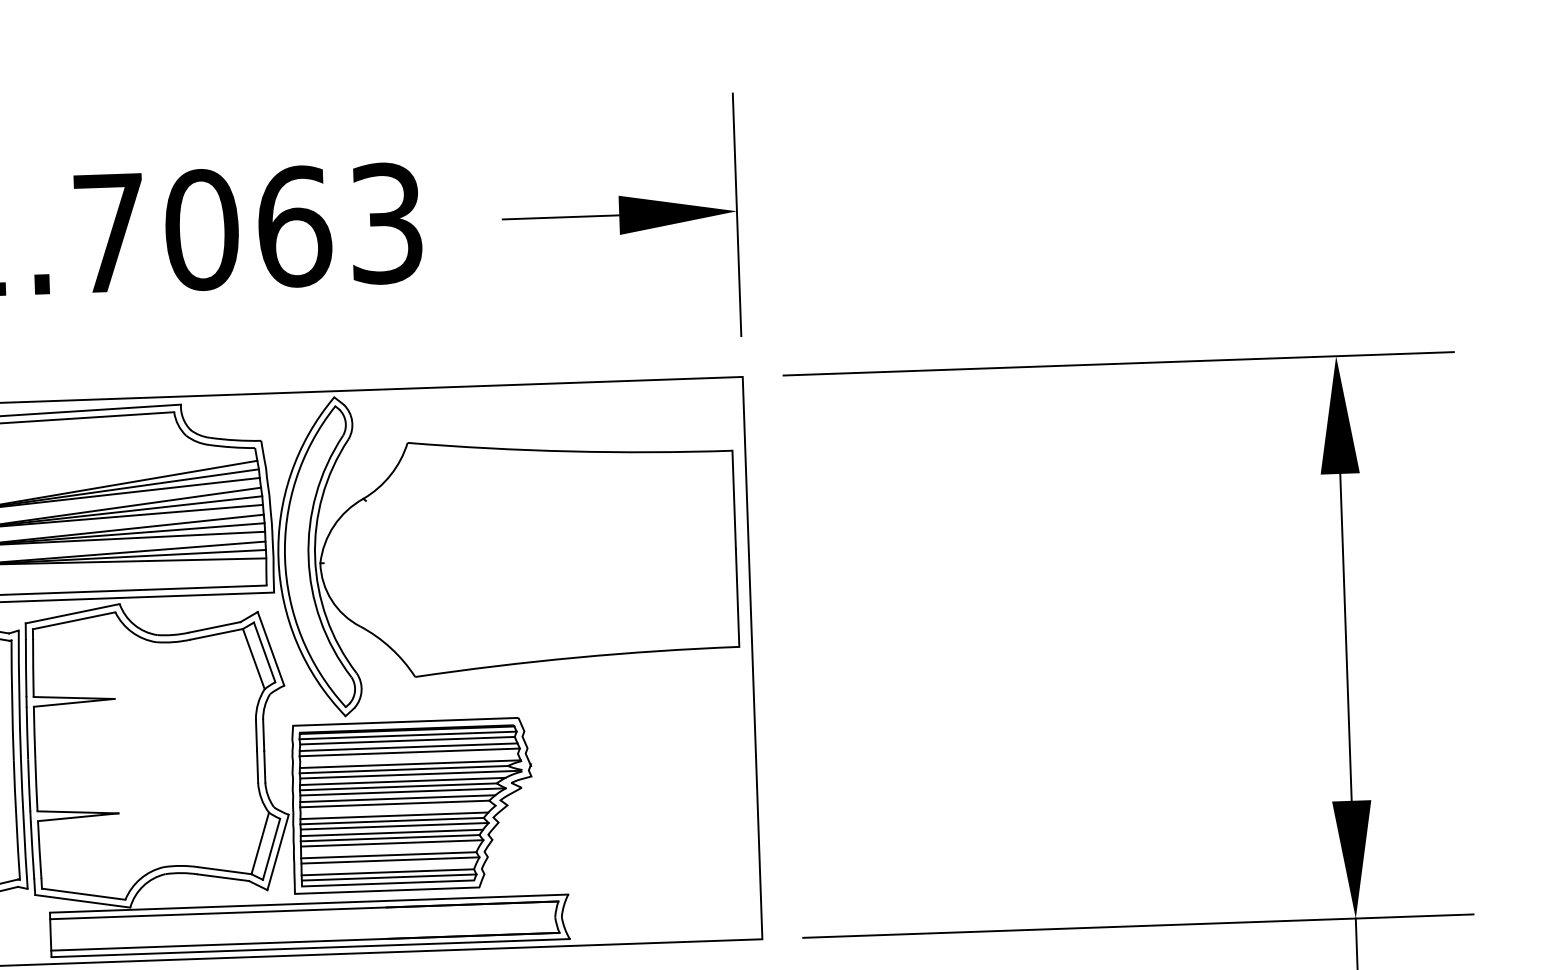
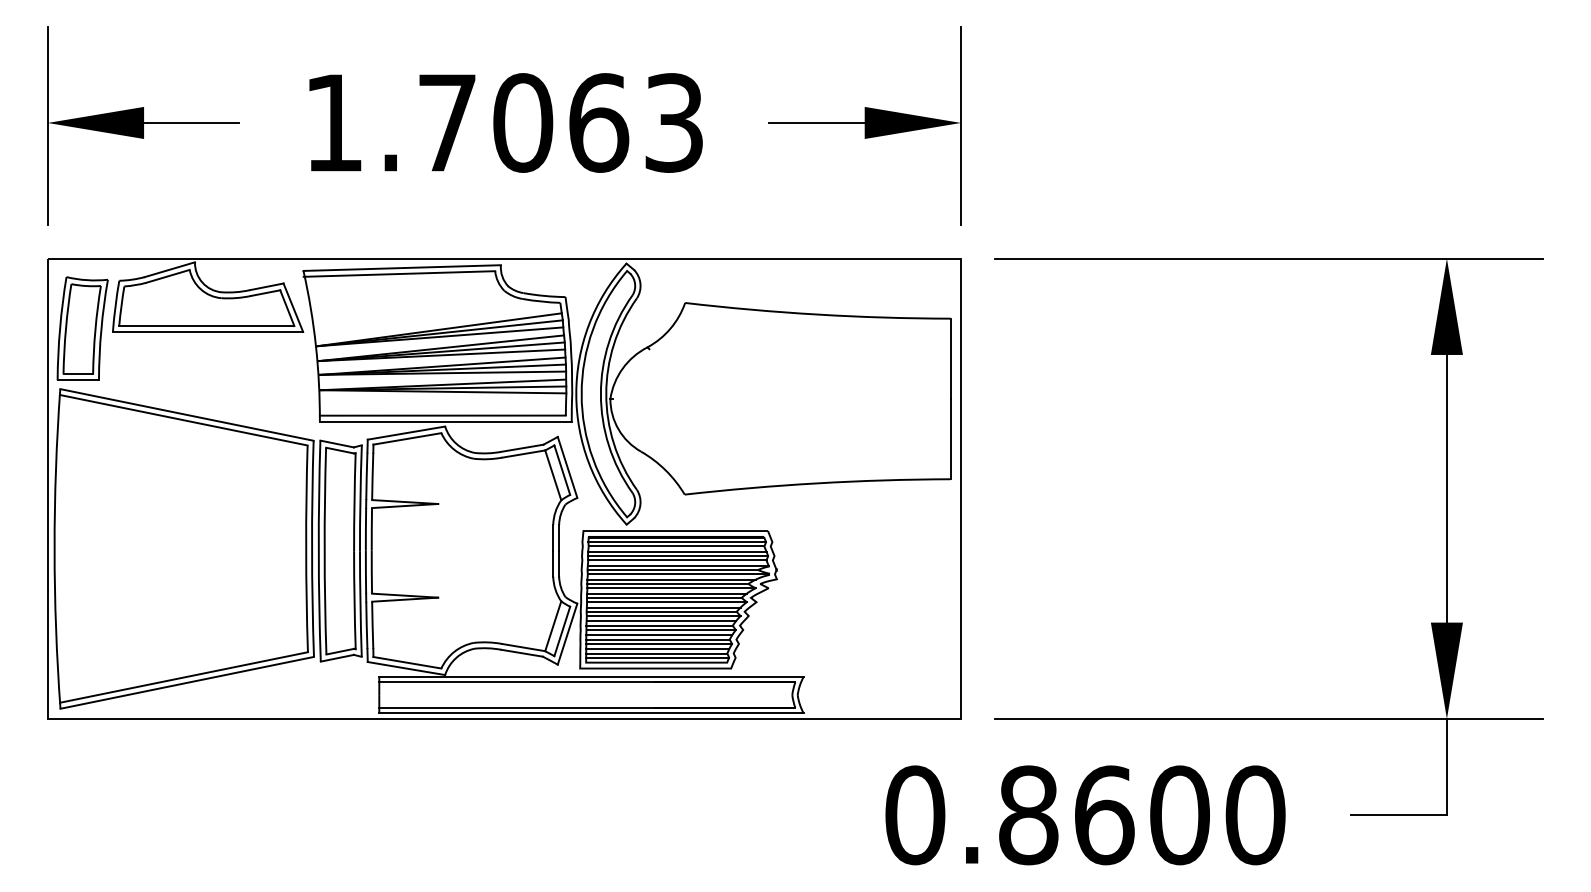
line: (409, 757) -> (677, 560), added
line: (397, 809) -> (666, 602), added
line: (390, 850) -> (659, 635), added
line: (388, 867) -> (657, 649), added

